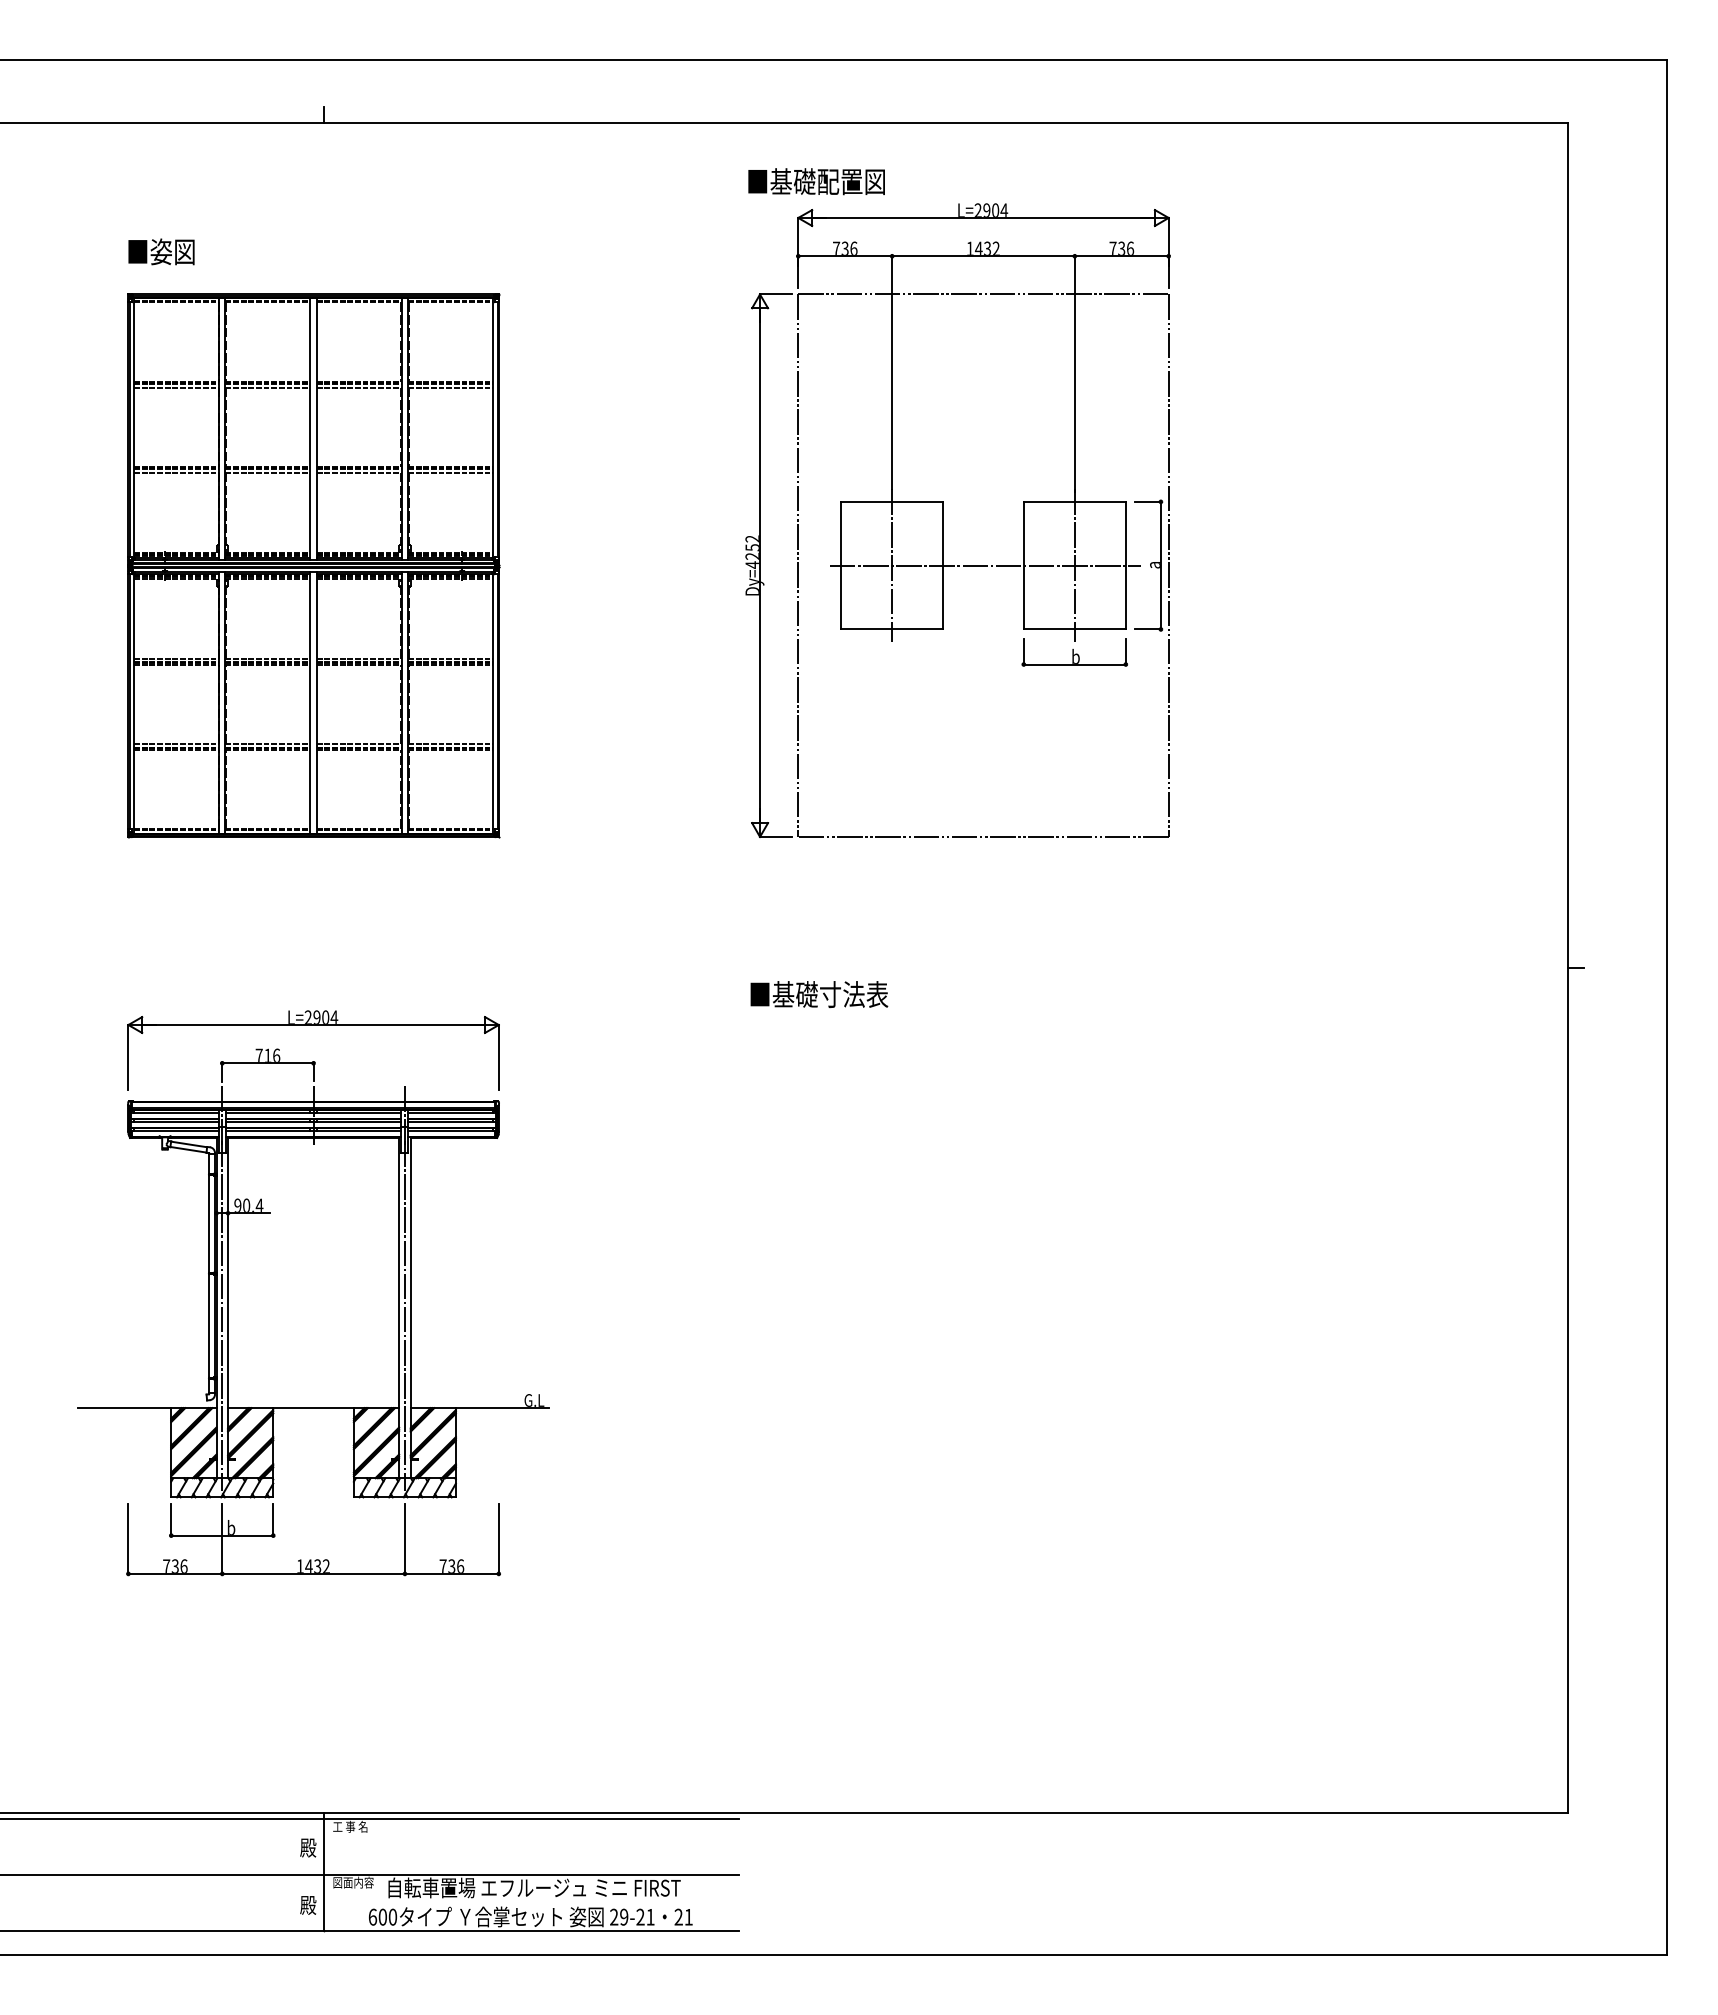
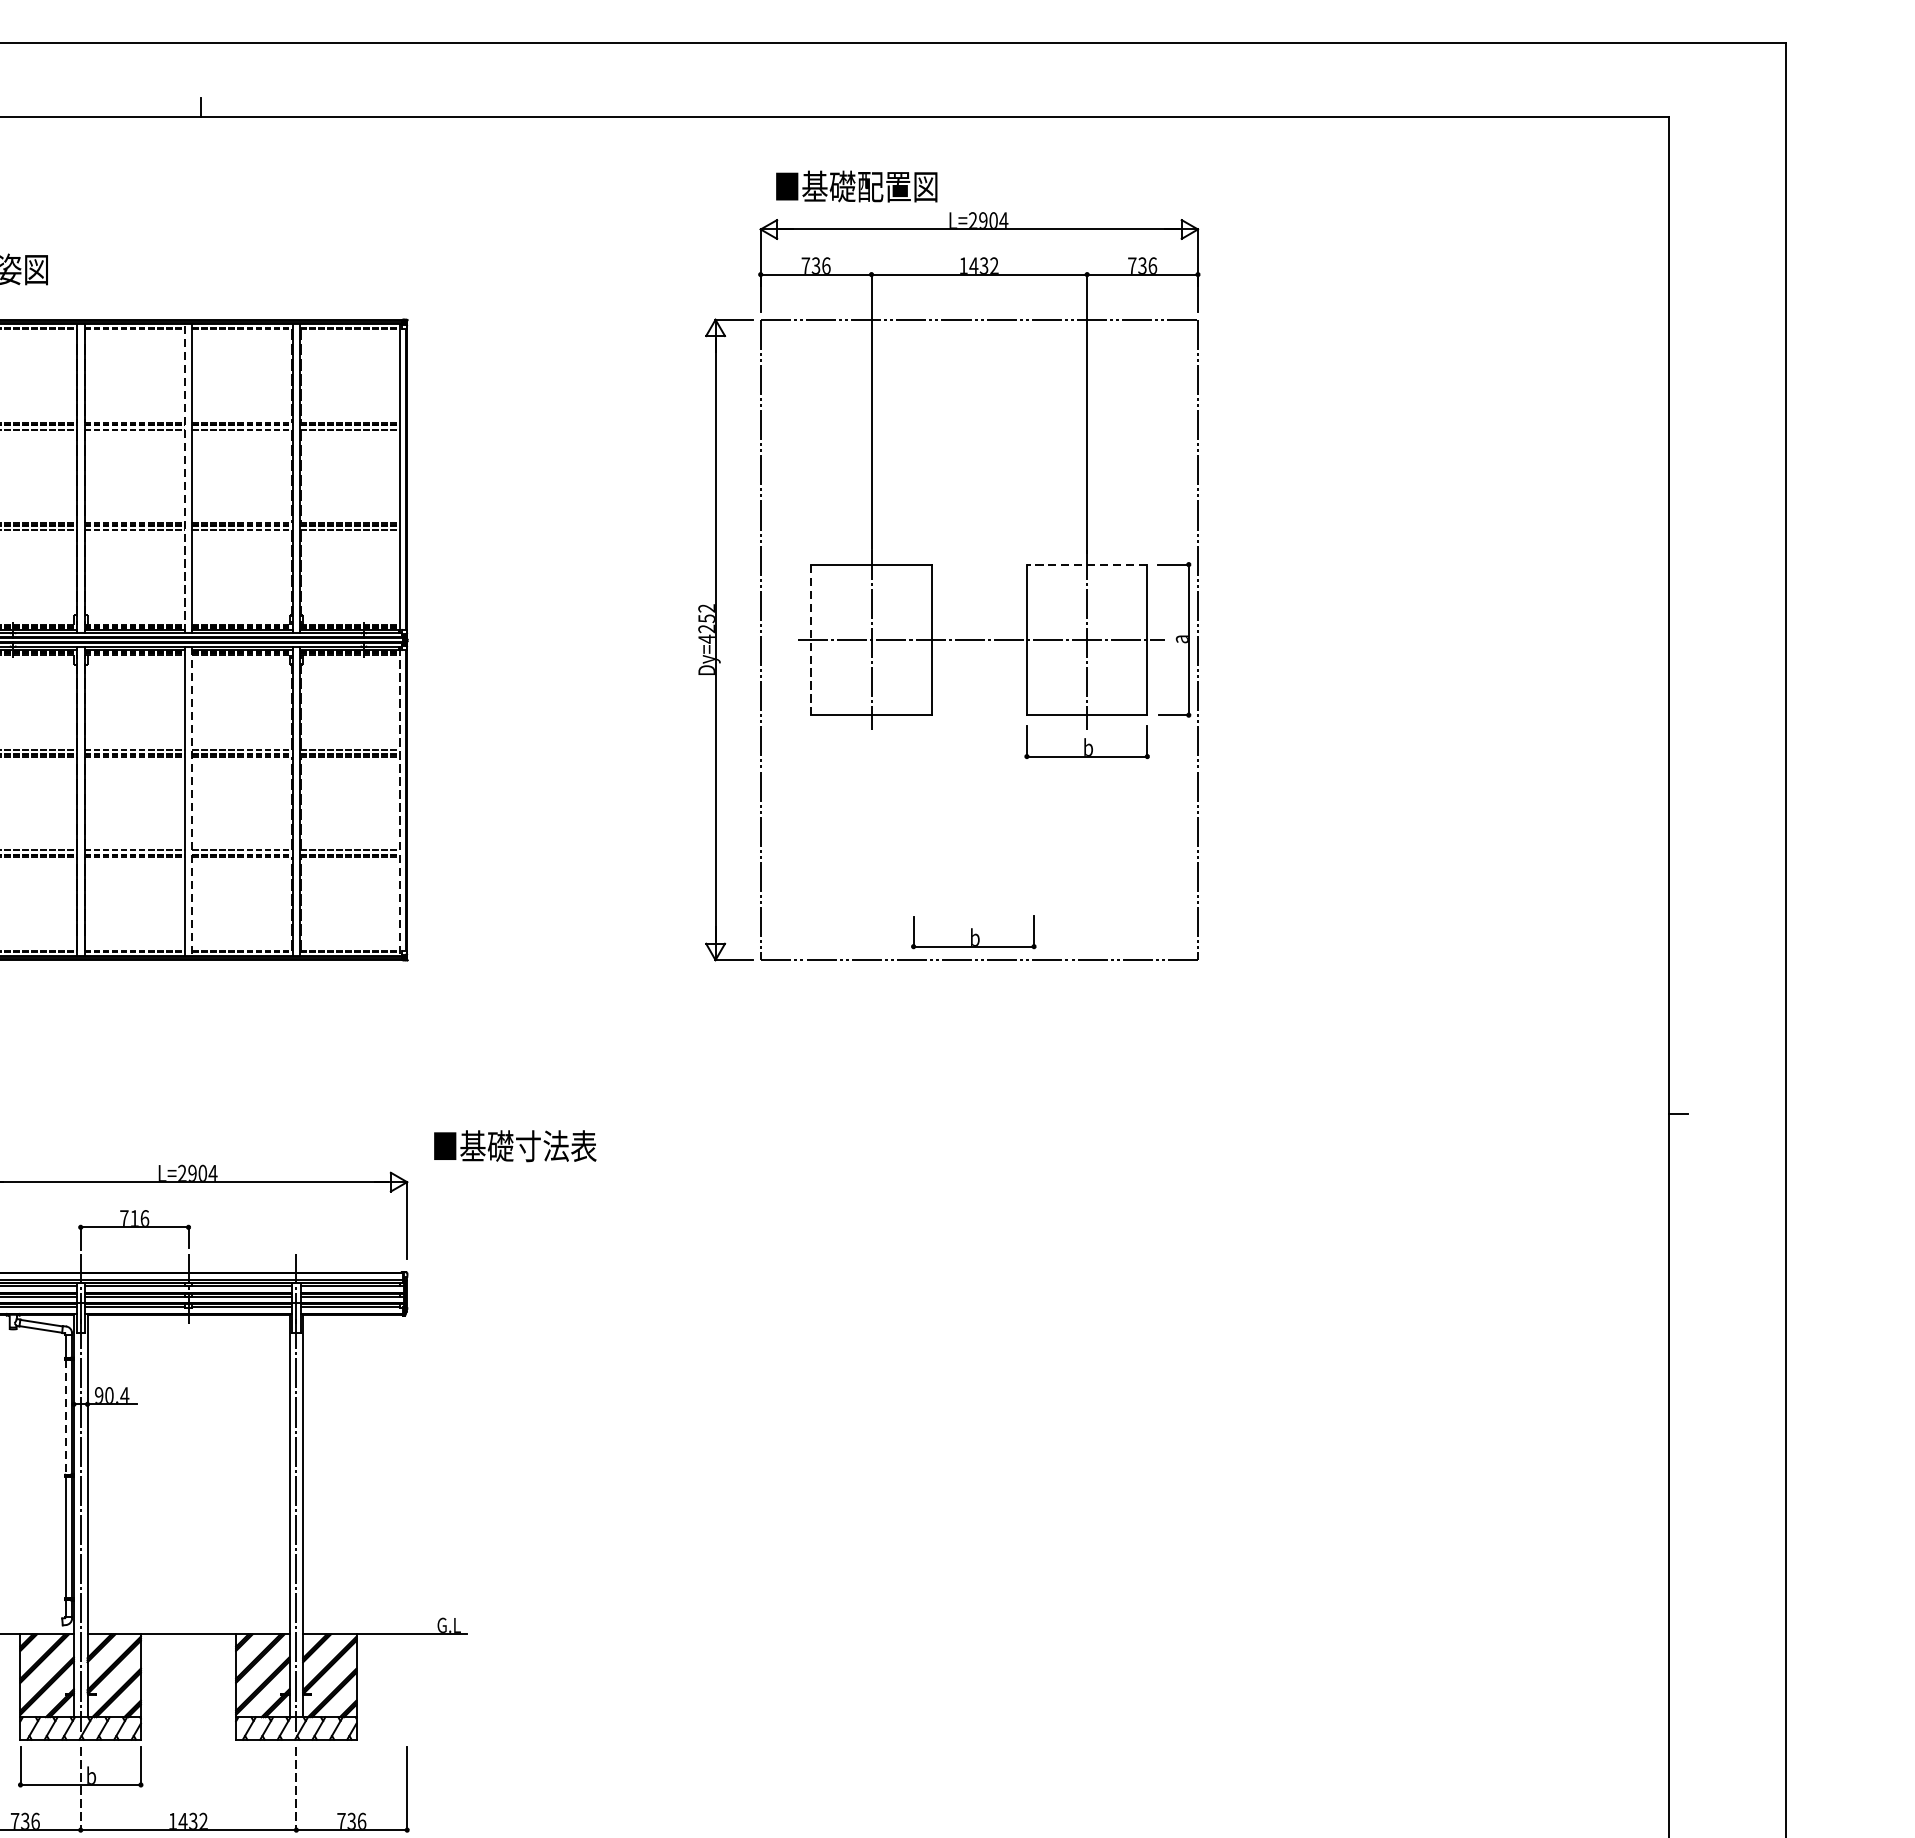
text: (816, 181) -> (856, 186), moved
line: (310, 428) -> (184, 477), solid -> dashed
line: (1074, 501) -> (1086, 564), solid -> dashed
line: (841, 565) -> (811, 639), solid -> dashed
line: (316, 702) -> (191, 801), solid -> dashed
line: (493, 702) -> (400, 801), solid -> dashed
part: (978, 813) -> (973, 932), added
text: (819, 994) -> (515, 1146), moved
line: (209, 1224) -> (65, 1417), solid -> dashed
line: (222, 1539) -> (80, 1789), solid -> dashed
line: (404, 1539) -> (295, 1789), solid -> dashed

